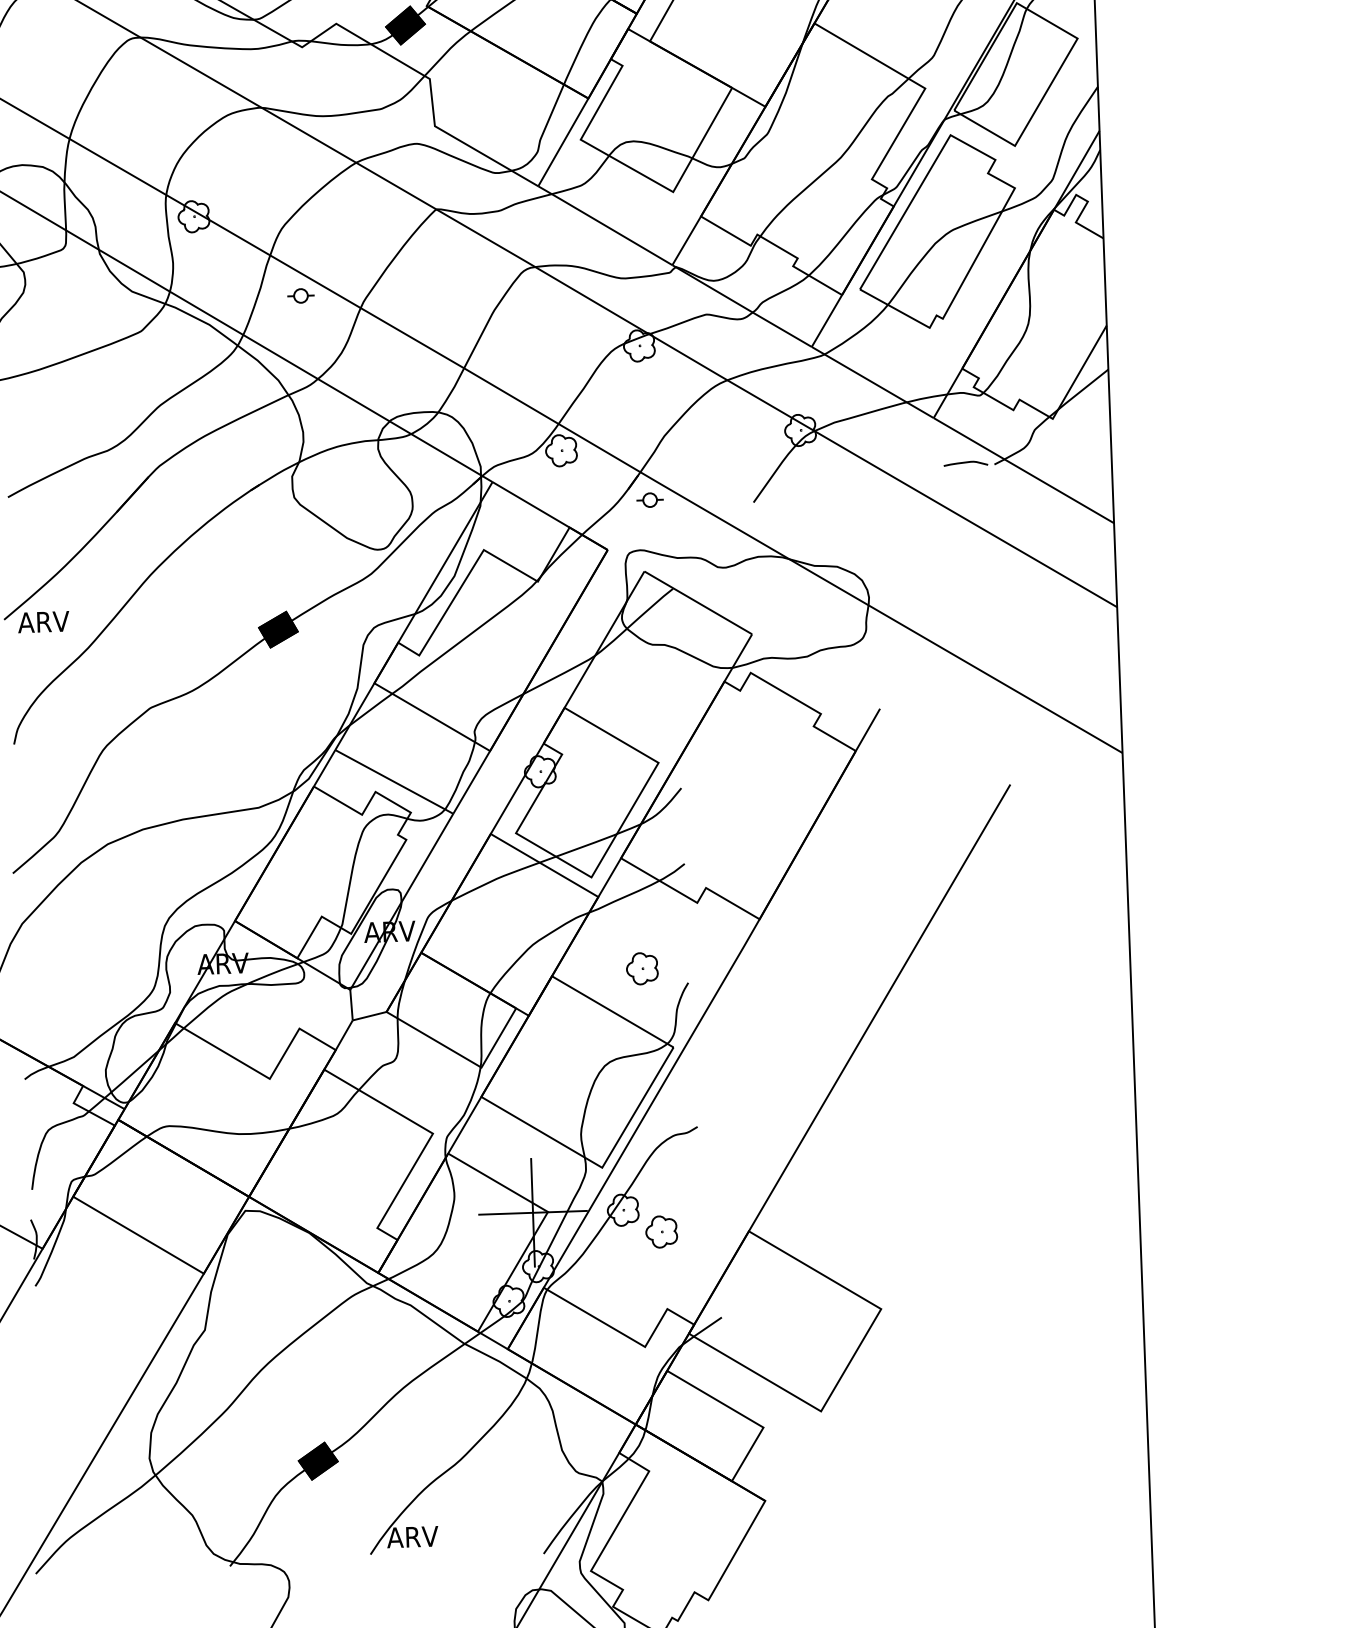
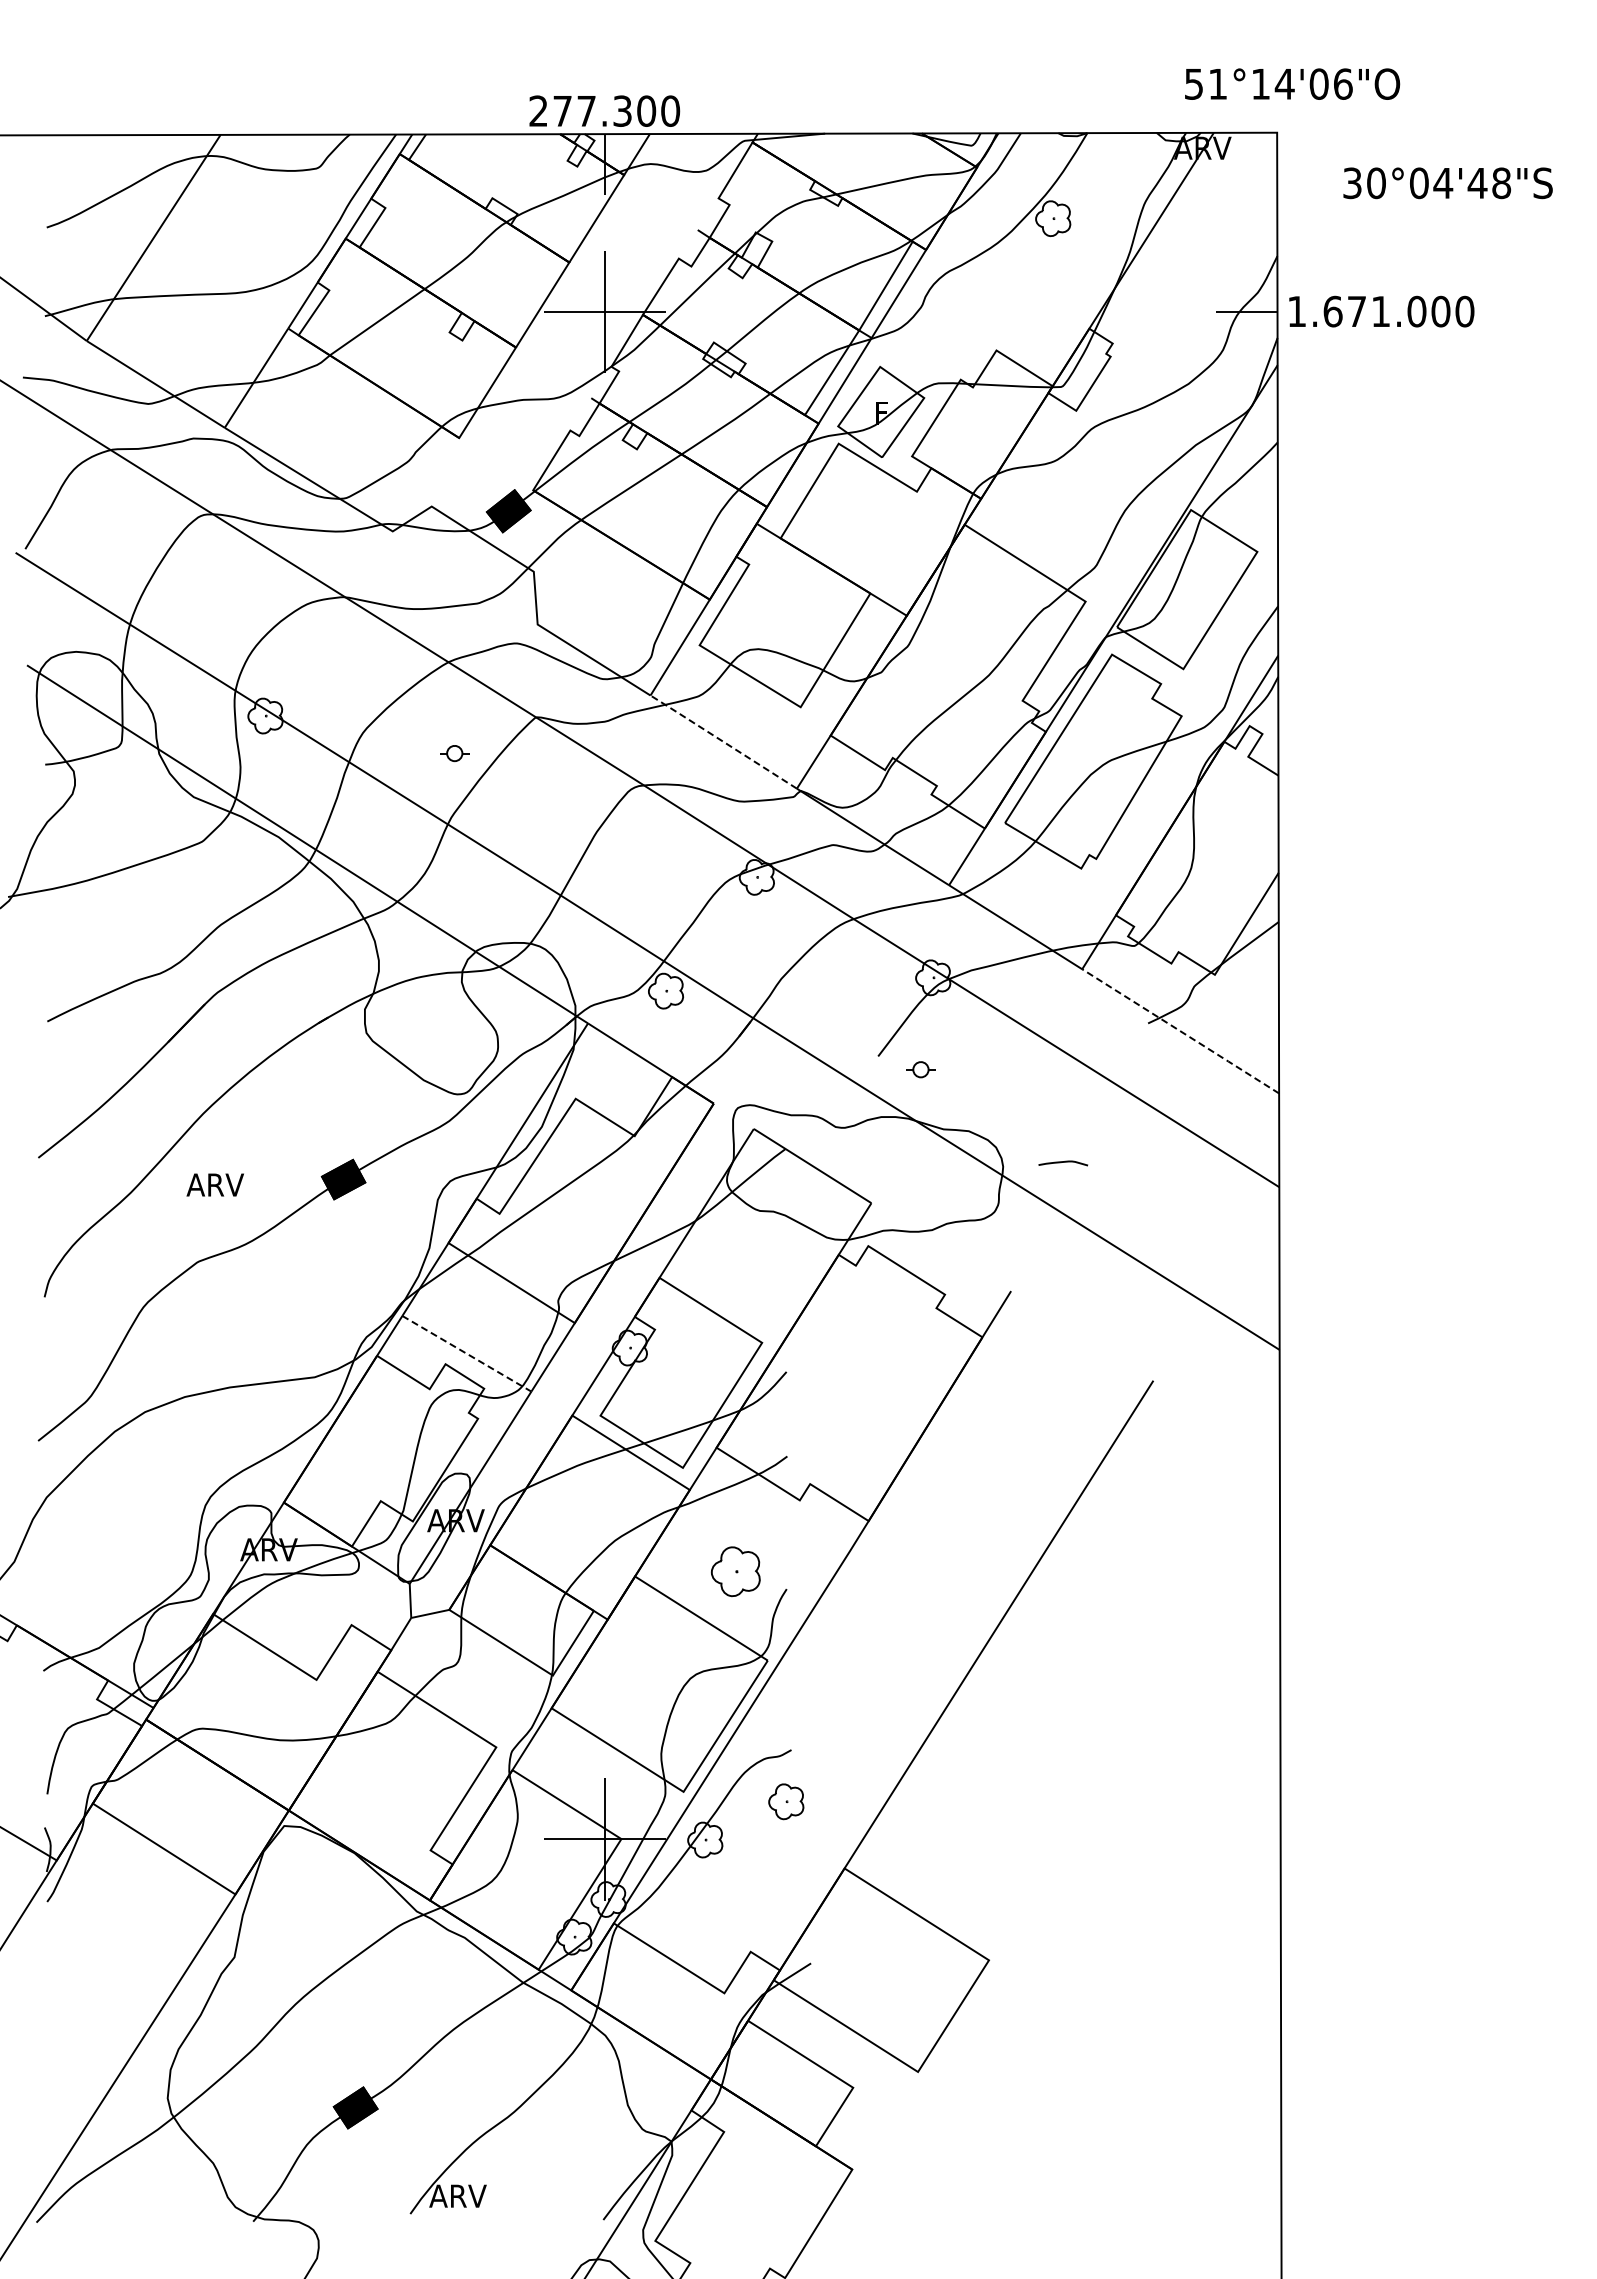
line: (604, 225) -> (722, 741), solid -> dashed
part: (300, 295) -> (454, 753), moved
curve: (965, 462) -> (1062, 1162), moved
line: (1024, 470) -> (1181, 1031), solid -> dashed
part: (649, 499) -> (920, 1069), moved
text: (42, 621) -> (214, 1184), moved
line: (393, 781) -> (466, 1353), solid -> dashed
part: (642, 968) -> (736, 1571), size x1.4
part: (661, 1231) -> (786, 1801), moved

